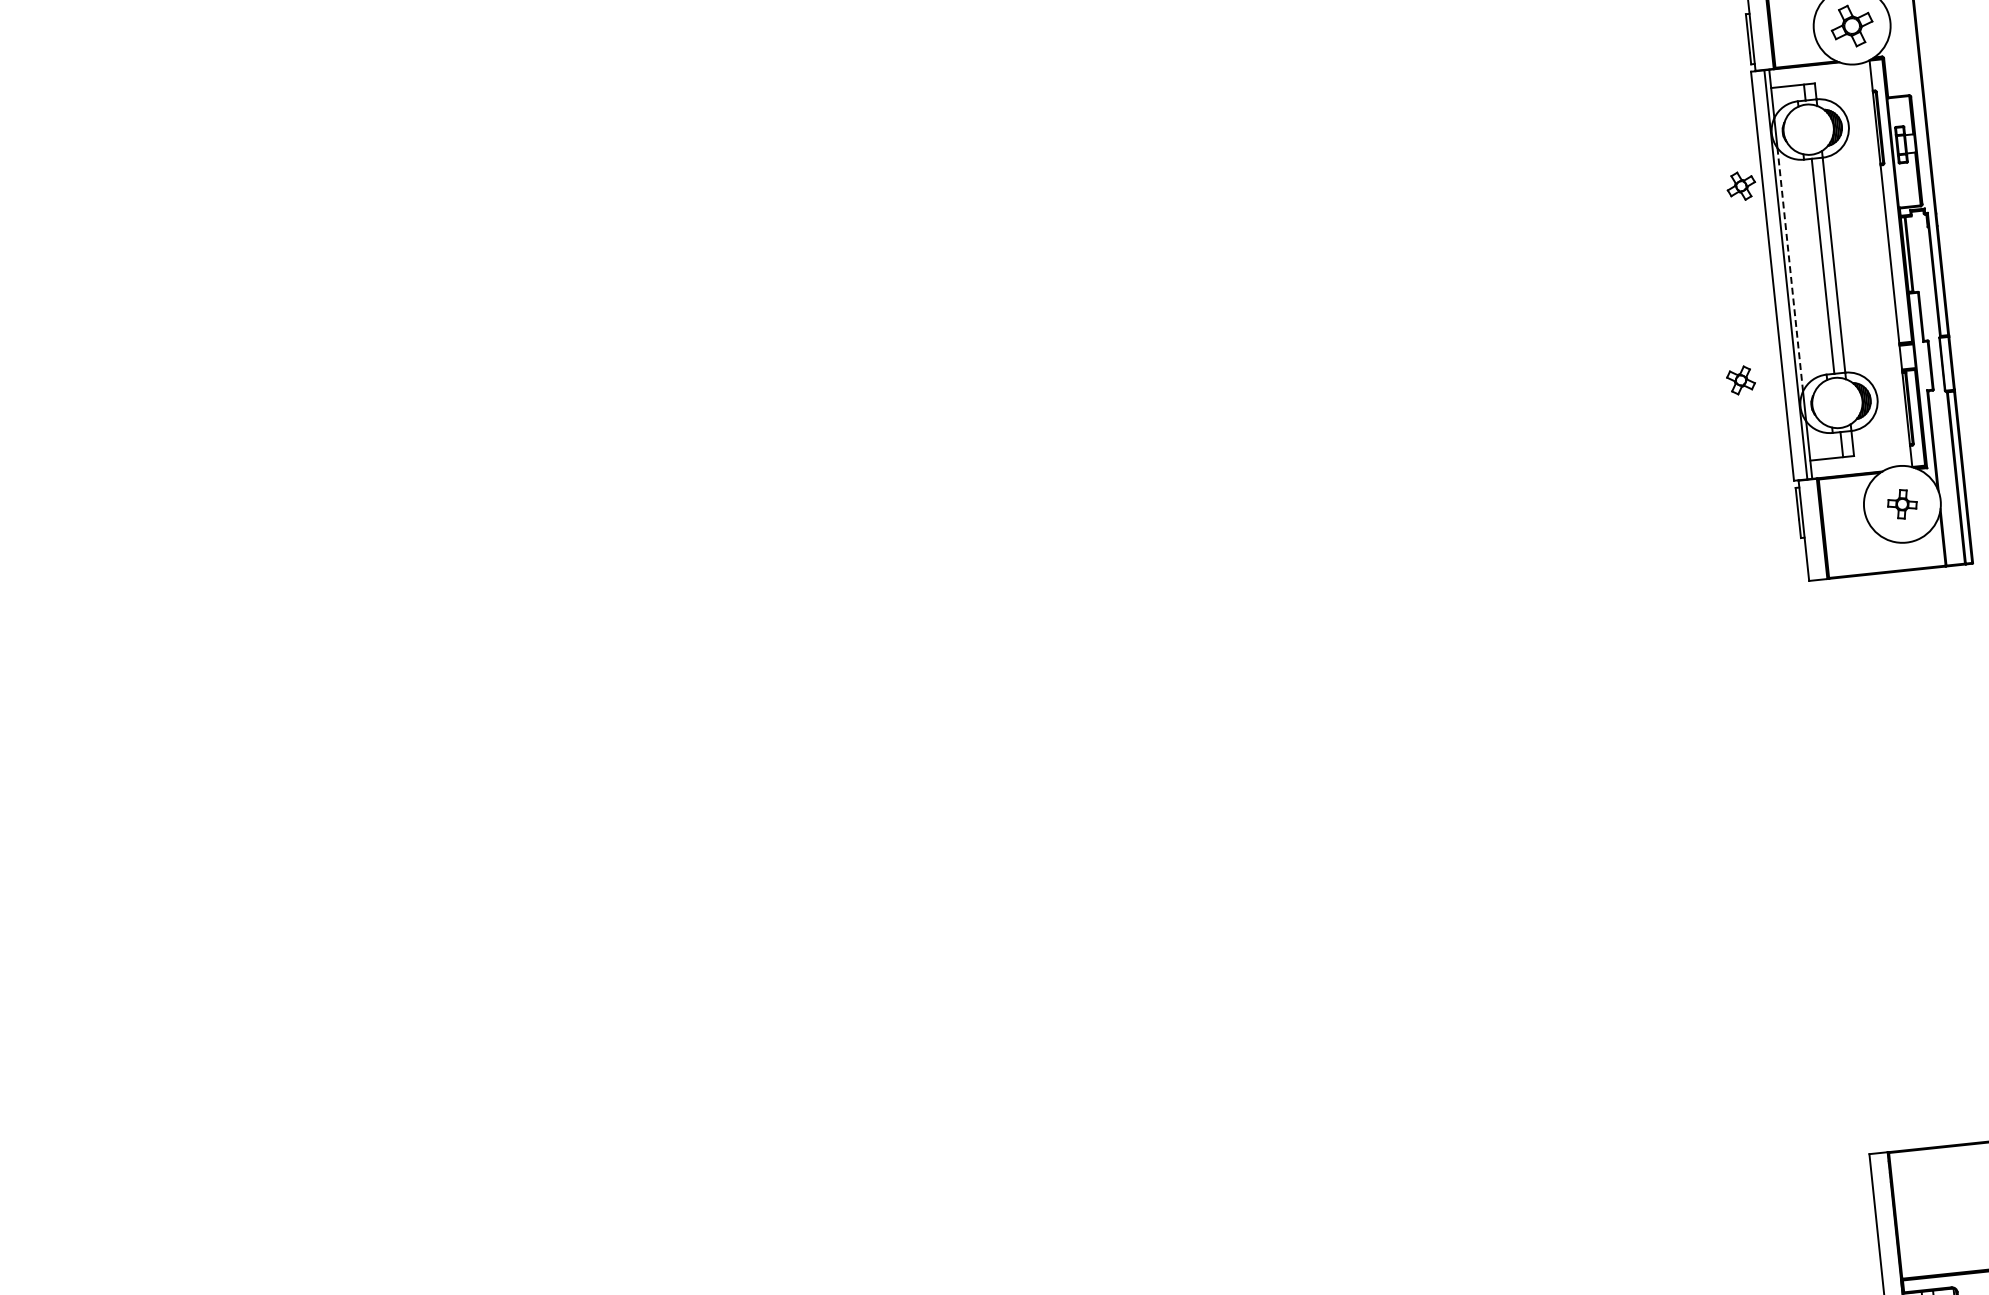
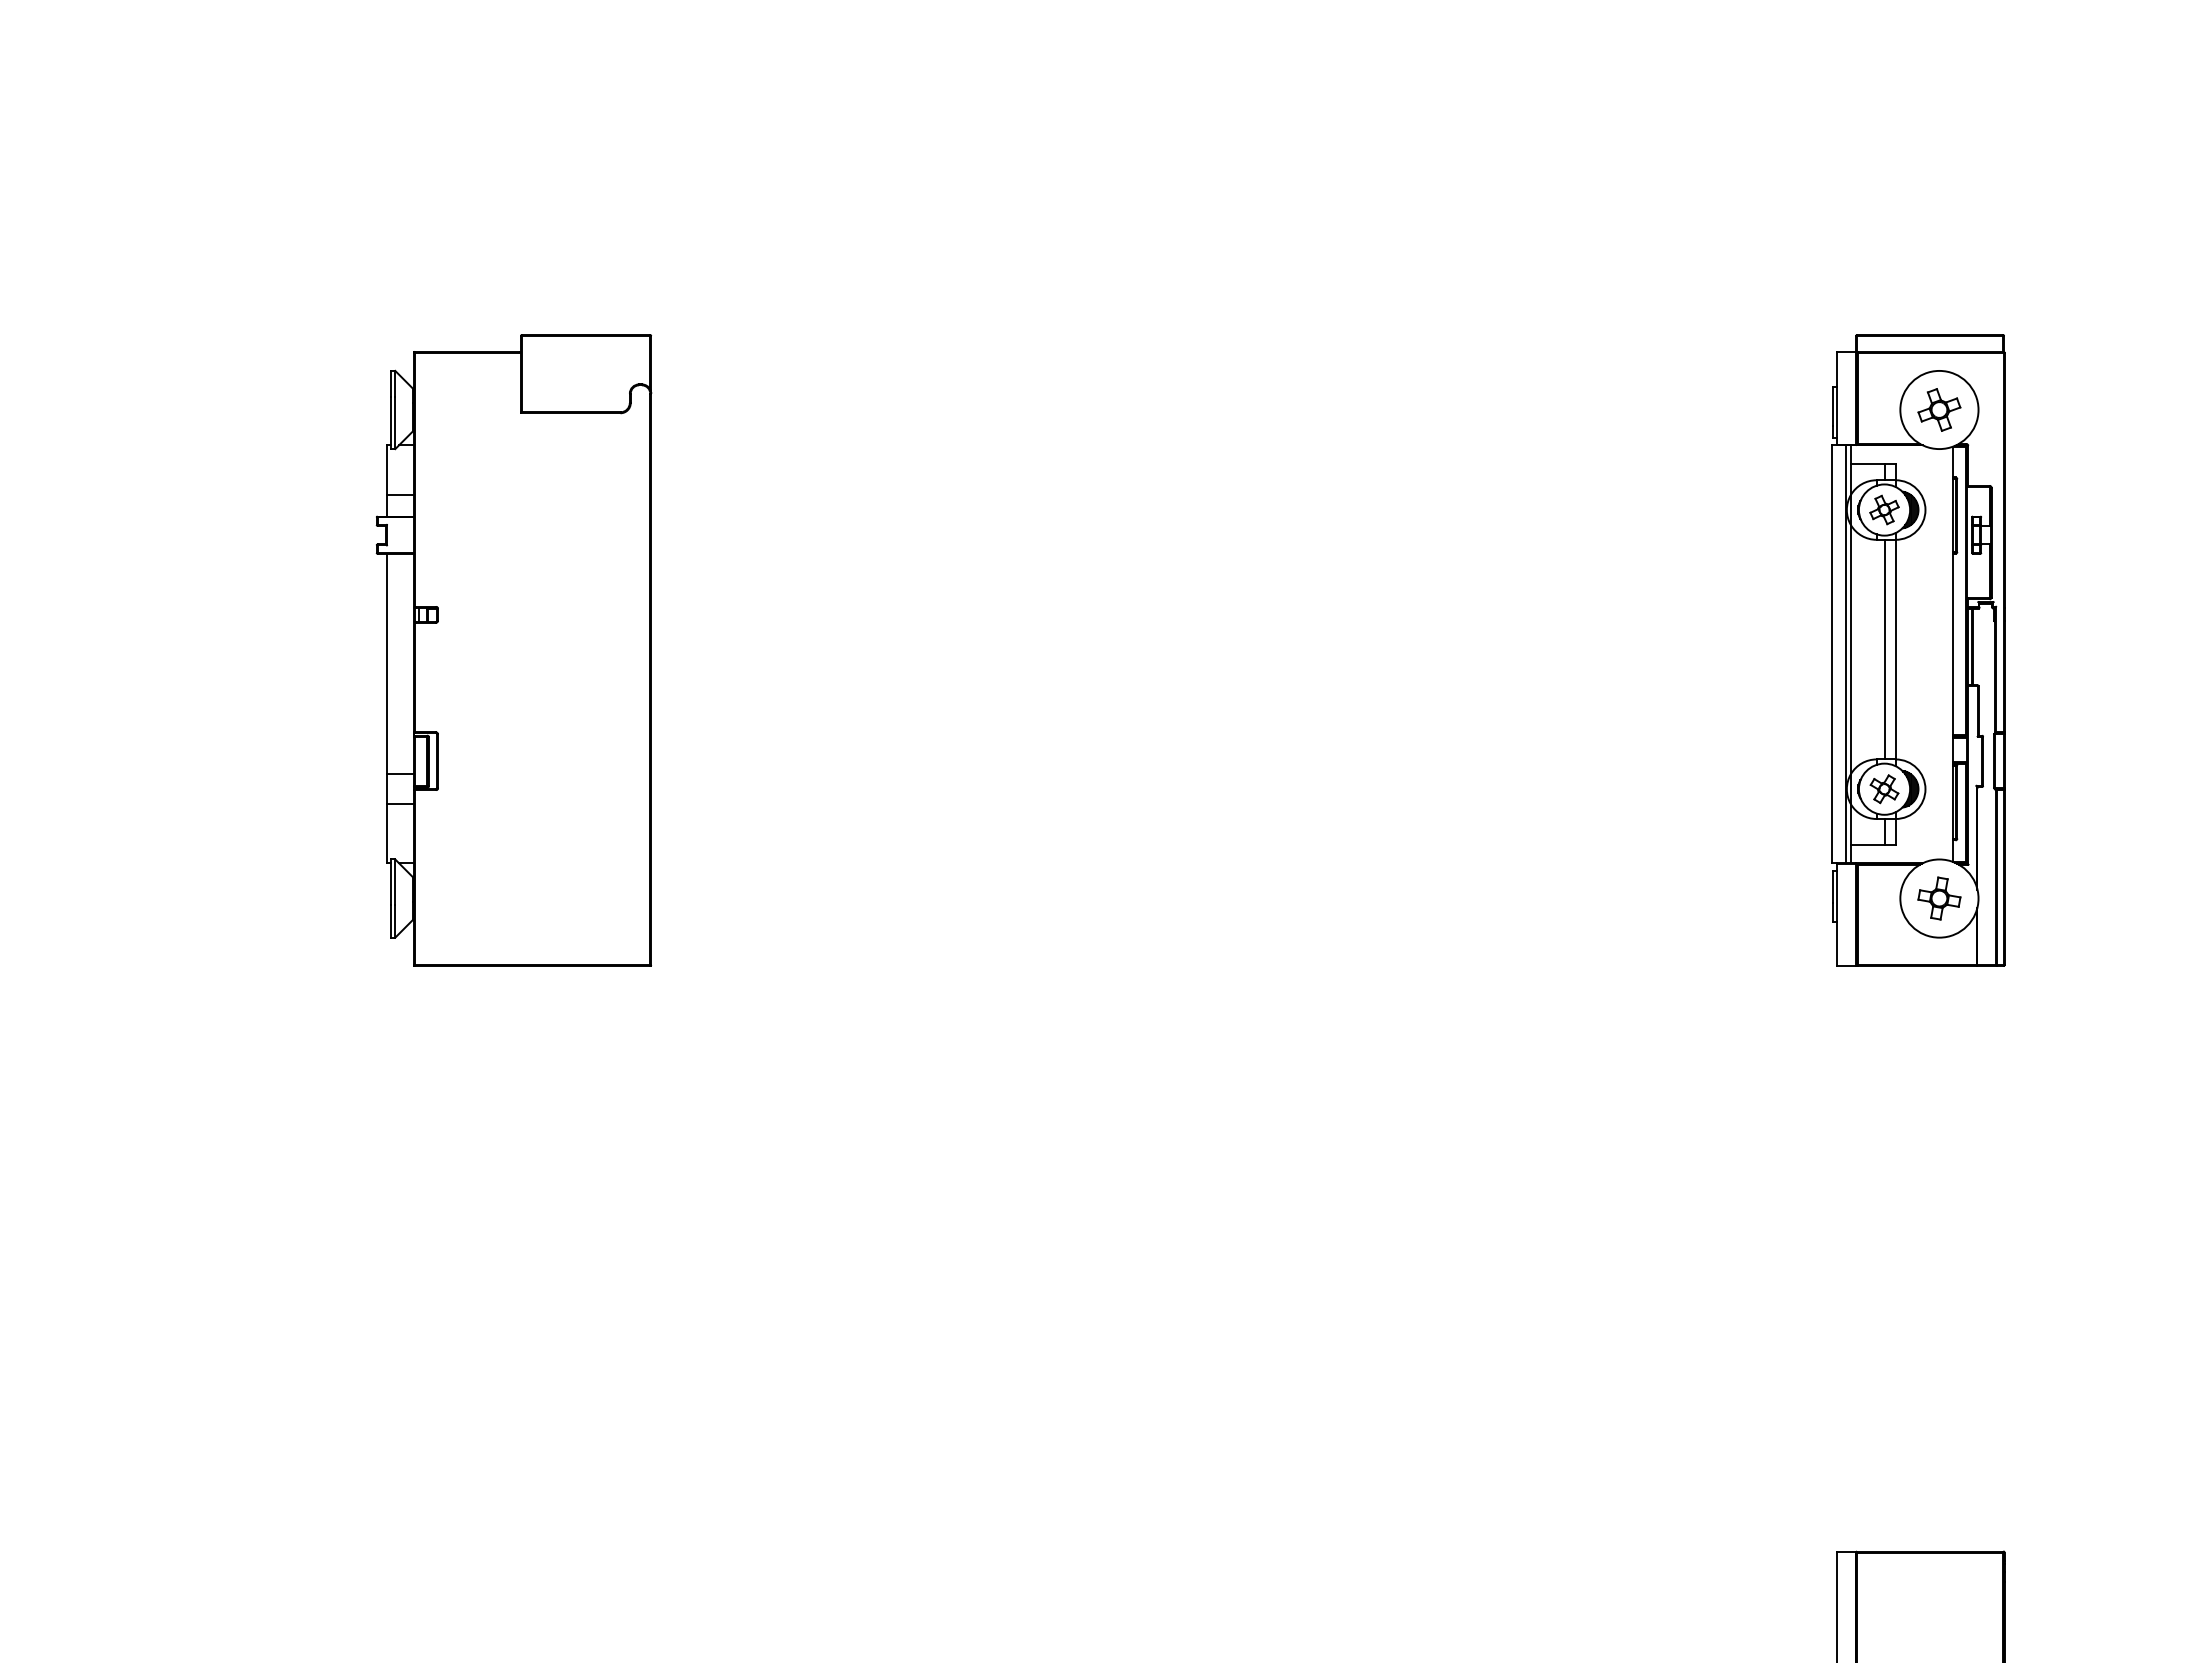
part: (1741, 185) -> (1884, 509), moved
line: (1790, 269) -> (1851, 649), dashed -> solid
part: (1741, 380) -> (1884, 789), moved
part: (481, 408) -> (513, 650), added
part: (1902, 504) -> (1939, 898), size x1.43

